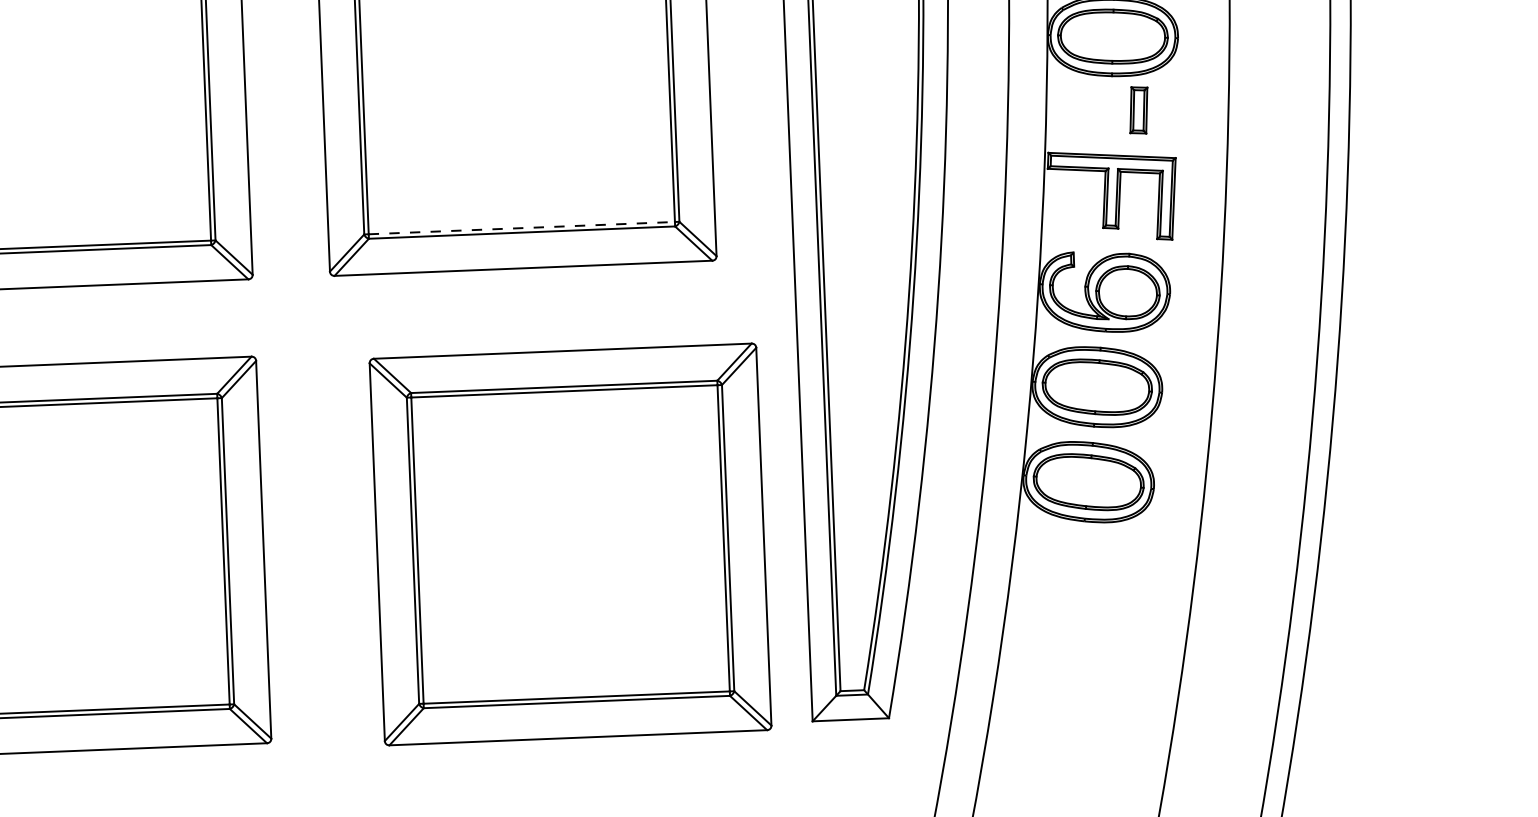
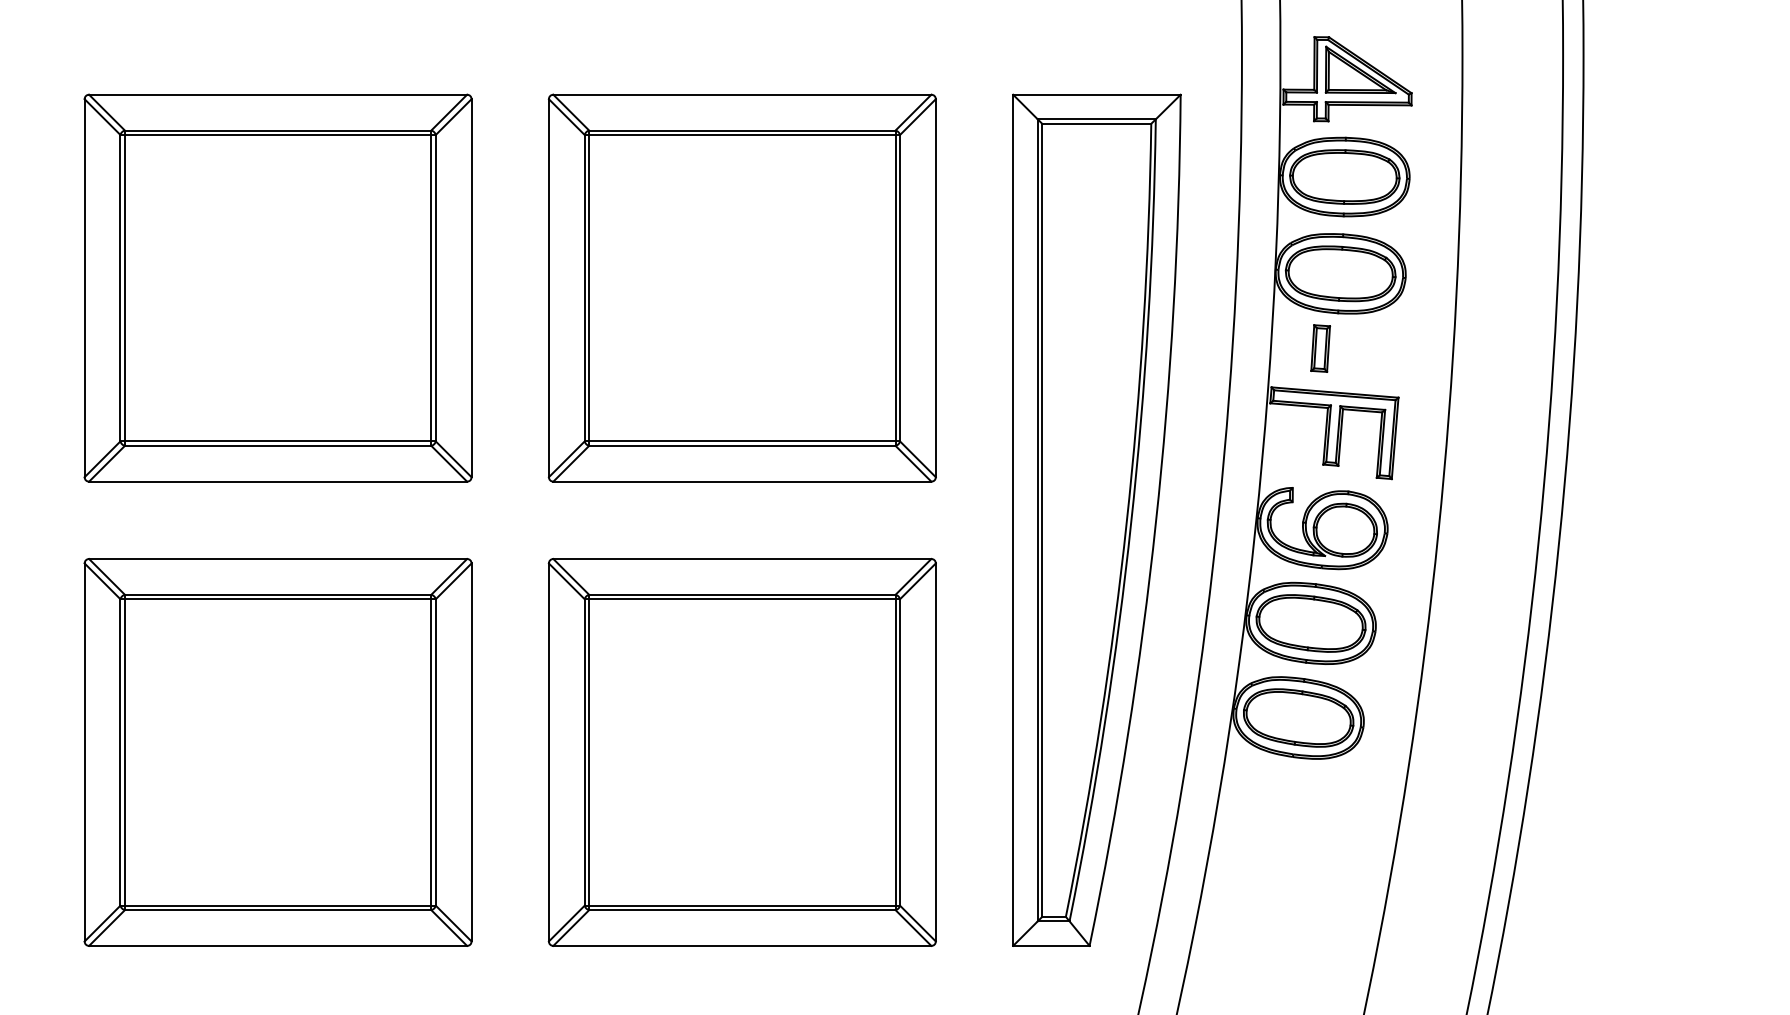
part: (1138, 110) -> (1320, 348), moved
line: (521, 228) -> (742, 441), dashed -> solid
part: (569, 544) -> (741, 752), moved

